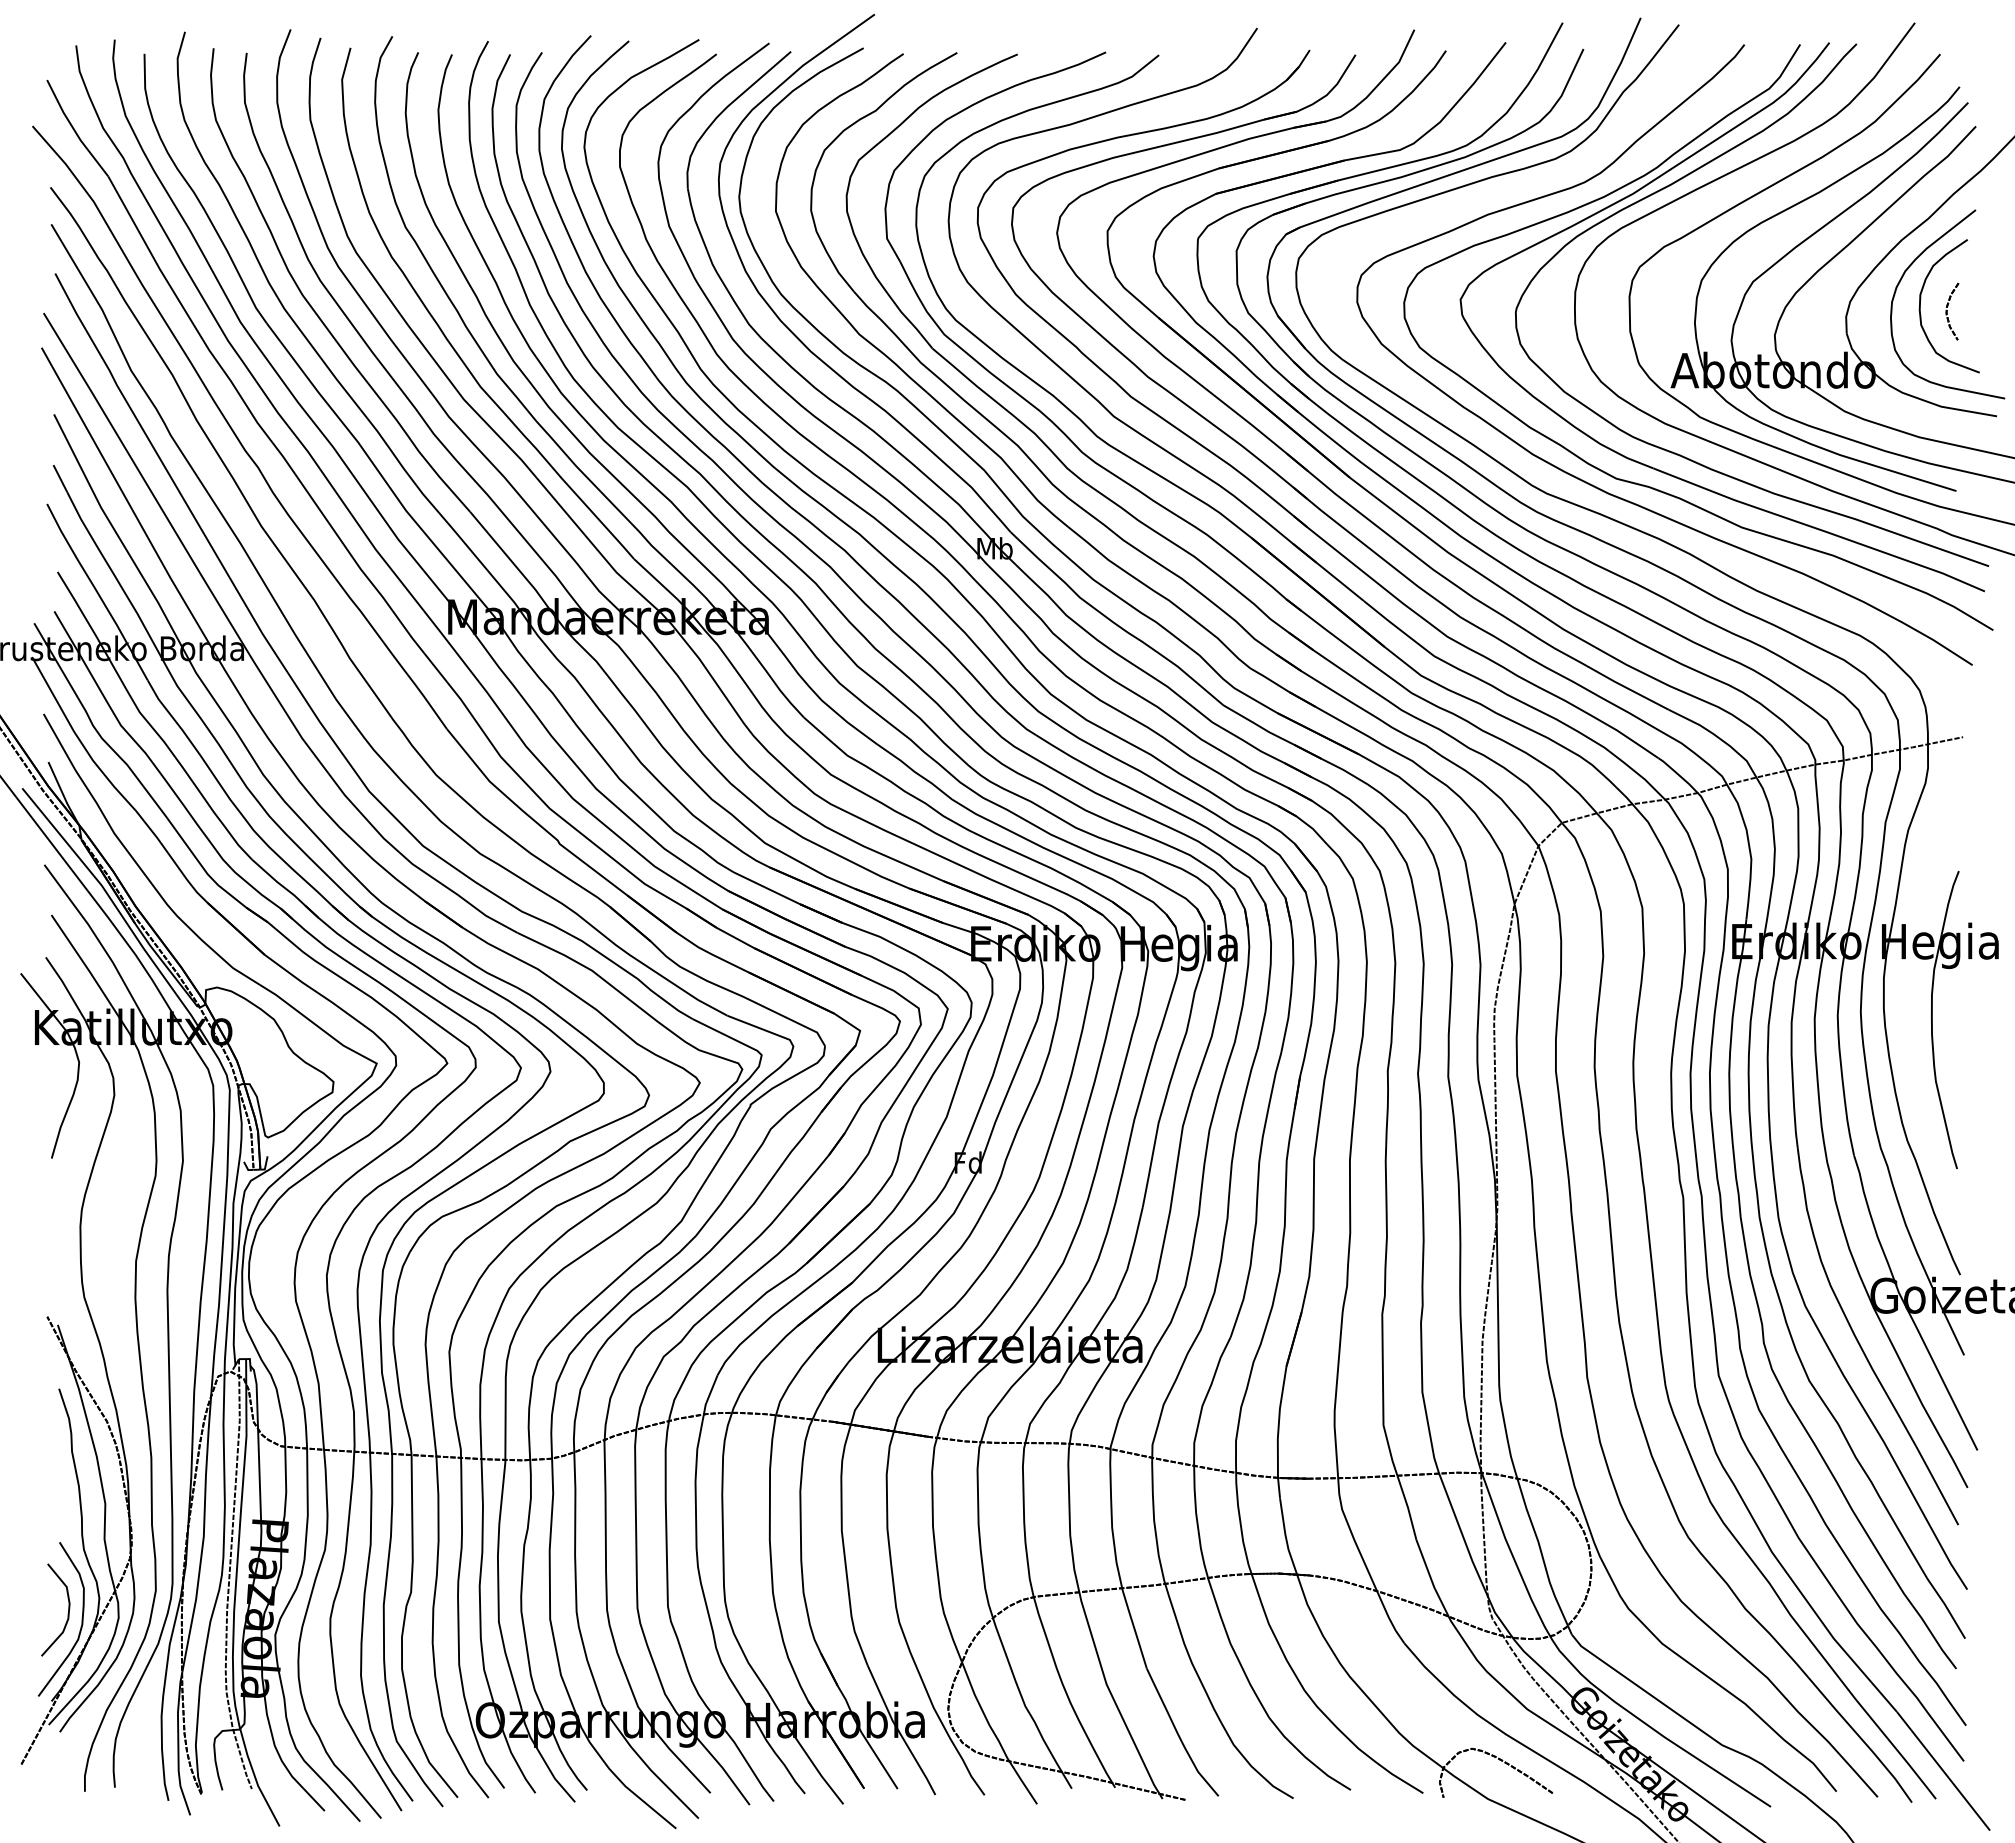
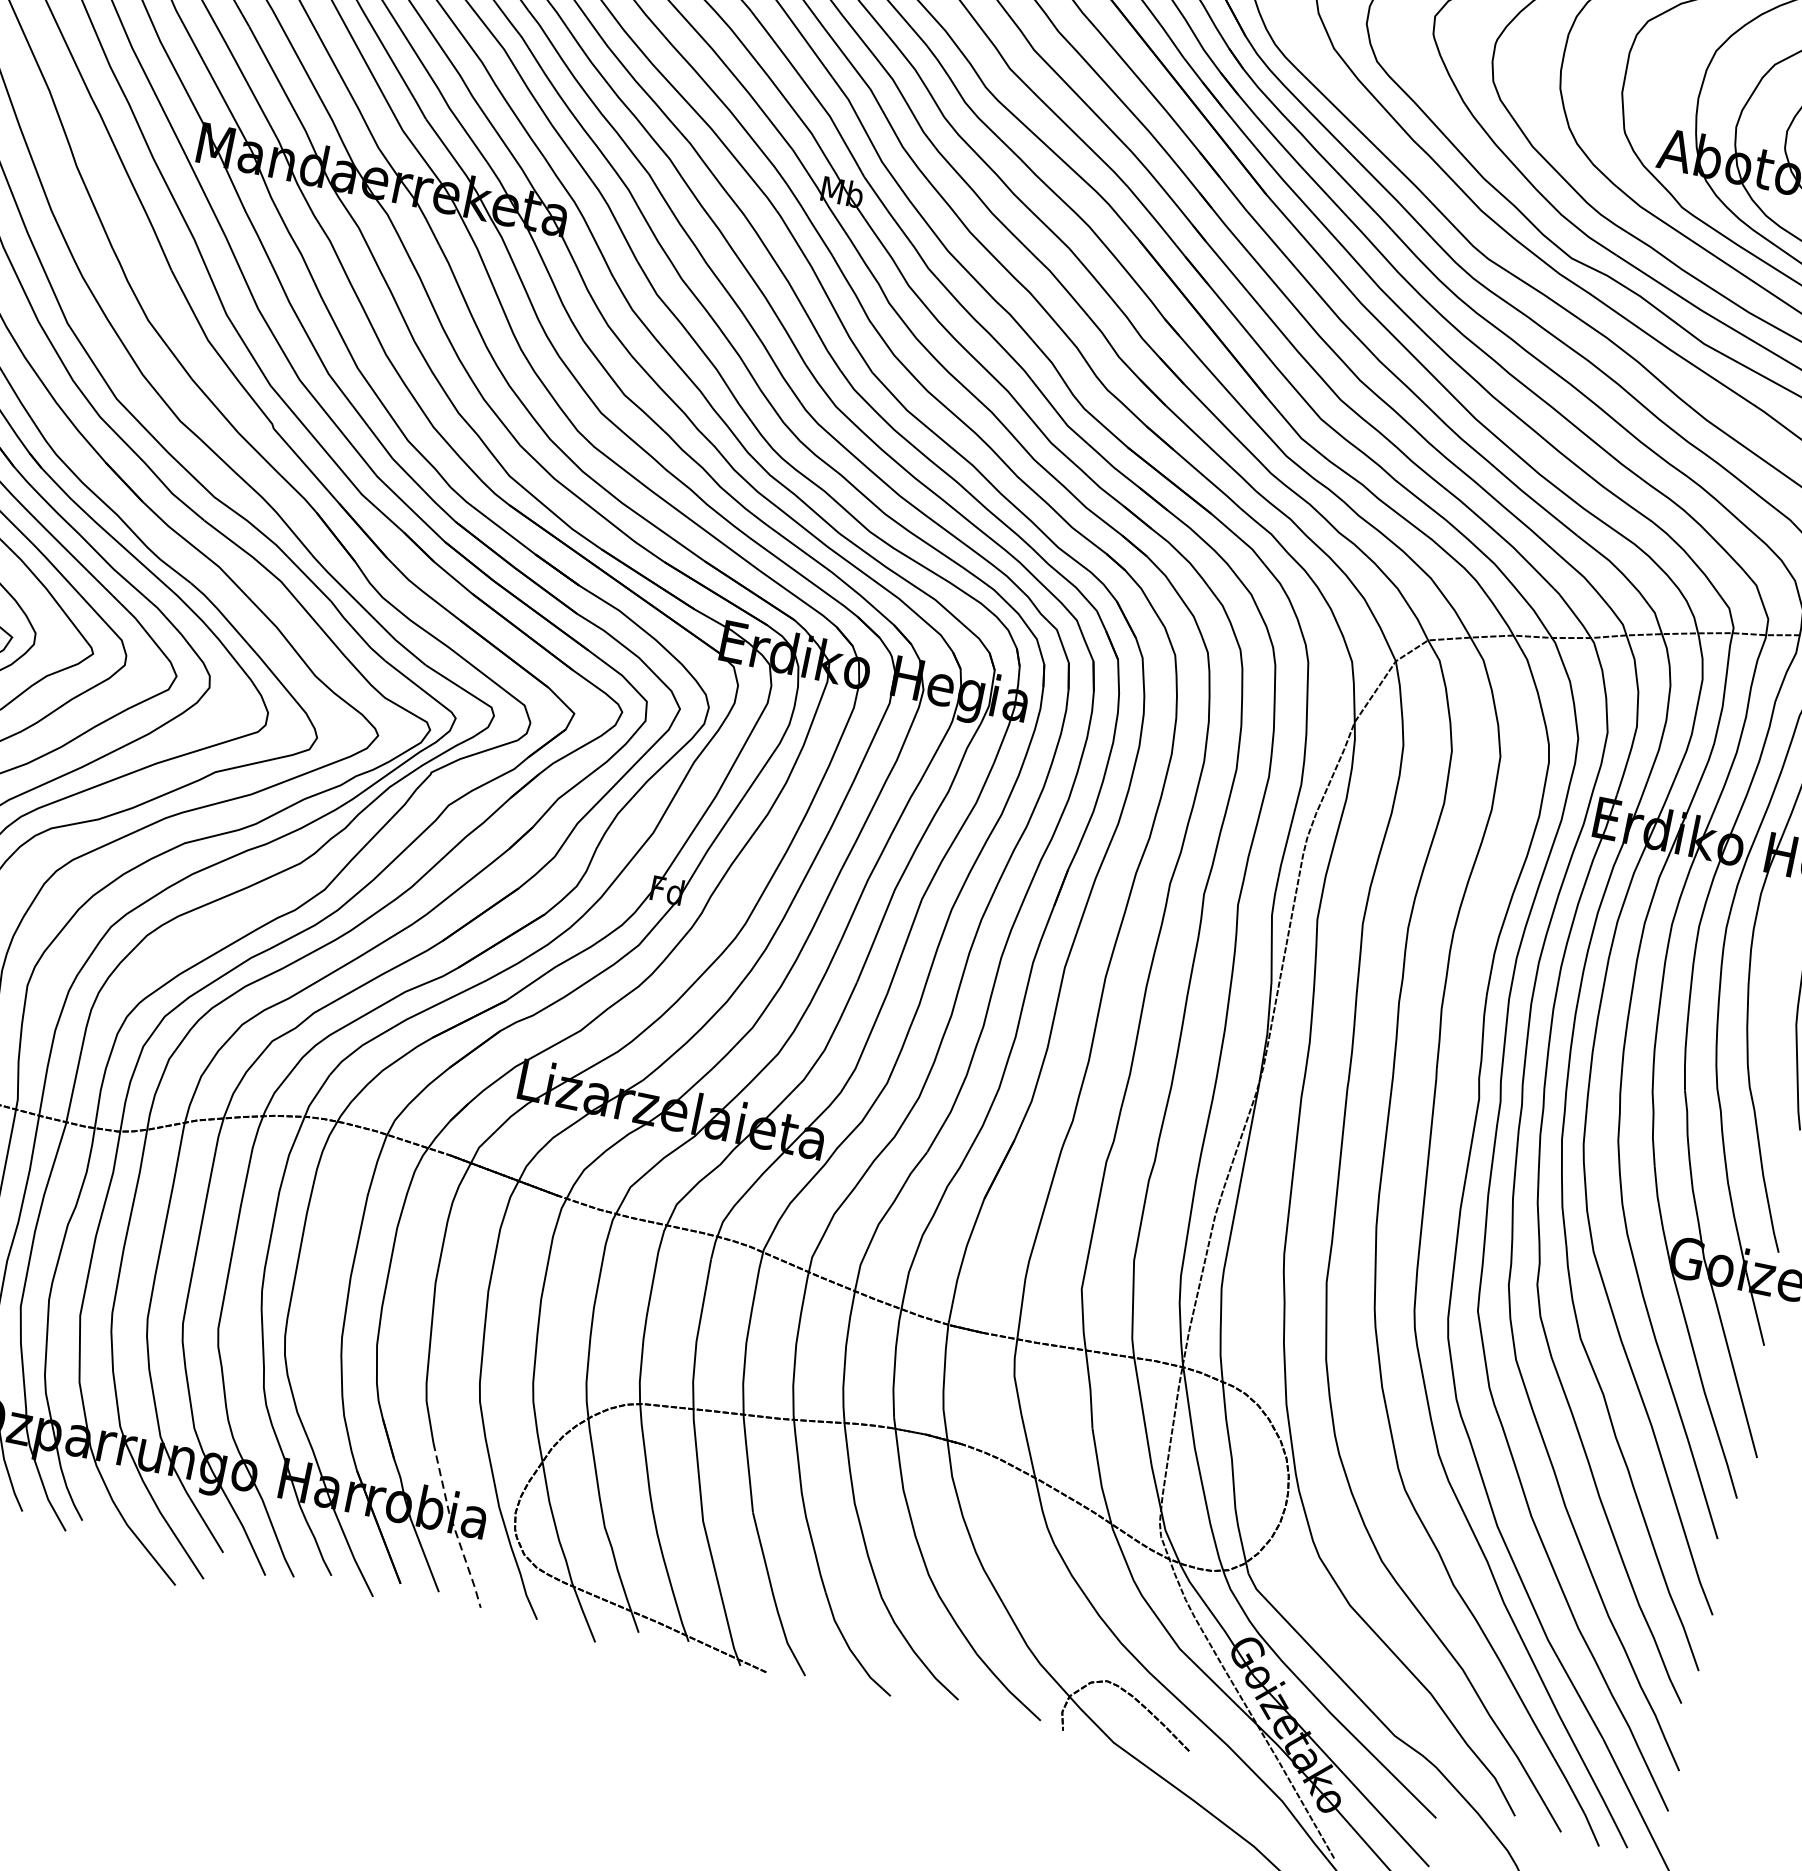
line: (899, 1731) -> (454, 1526), solid -> dashed

